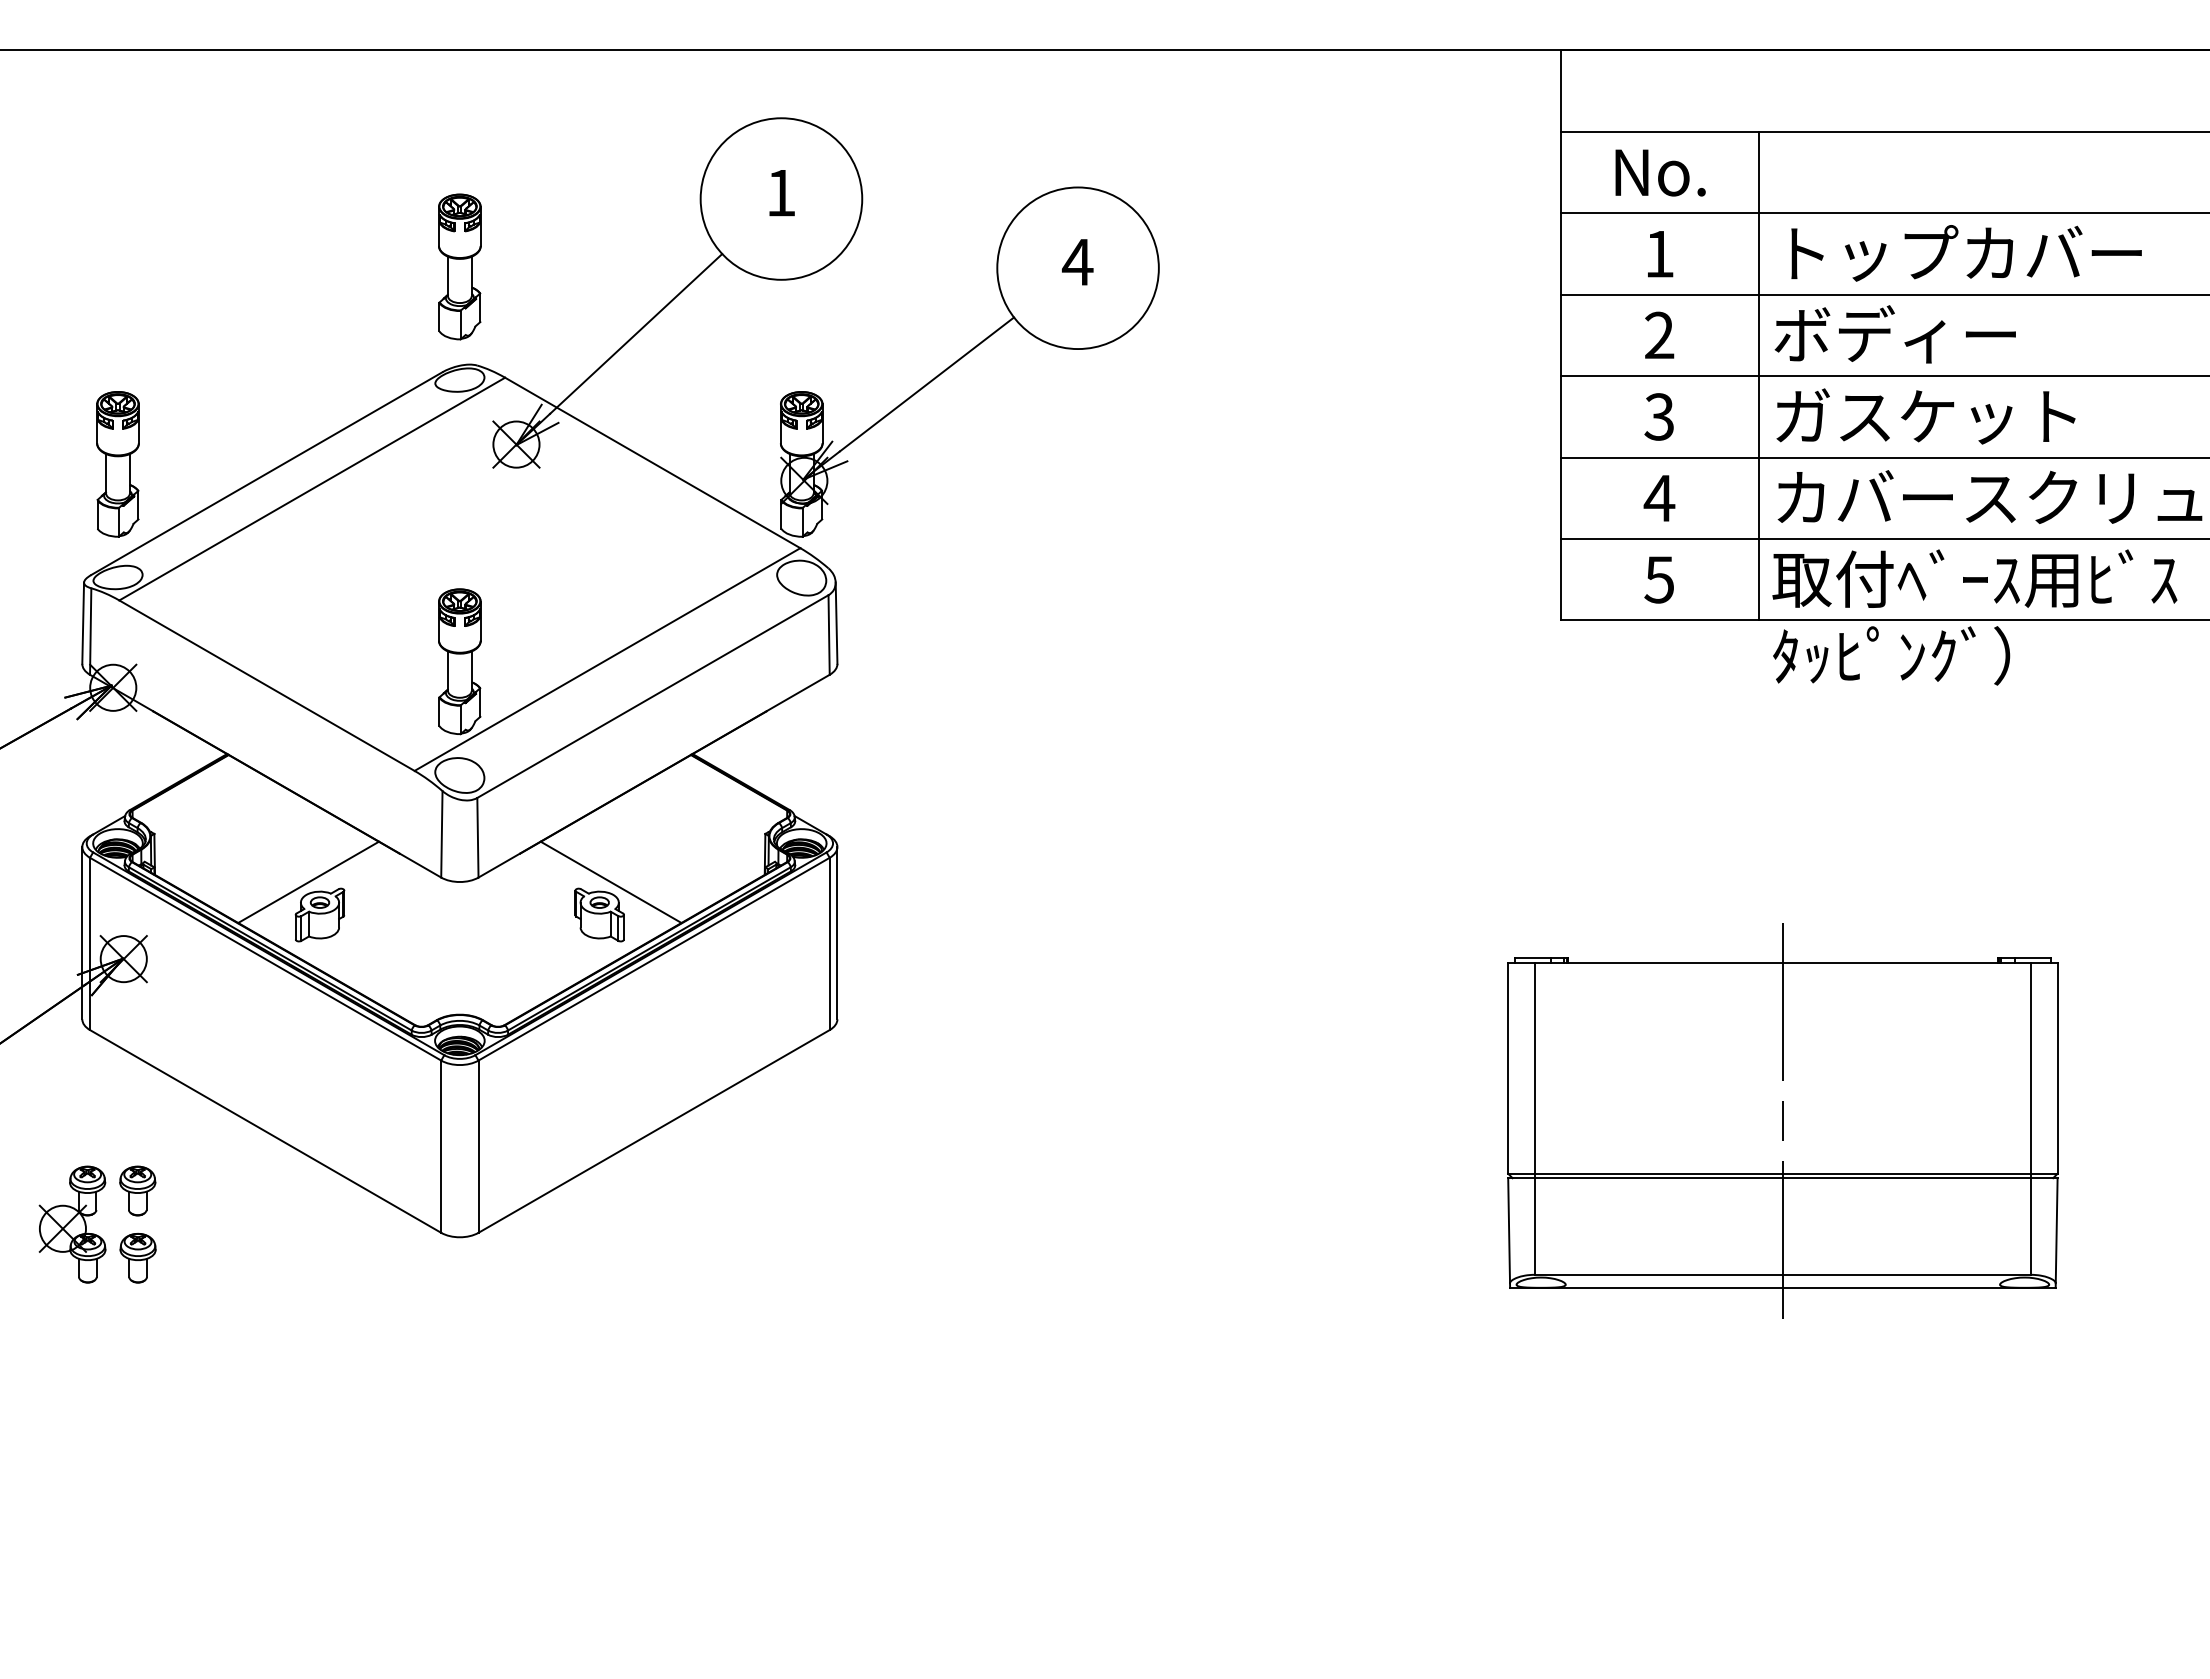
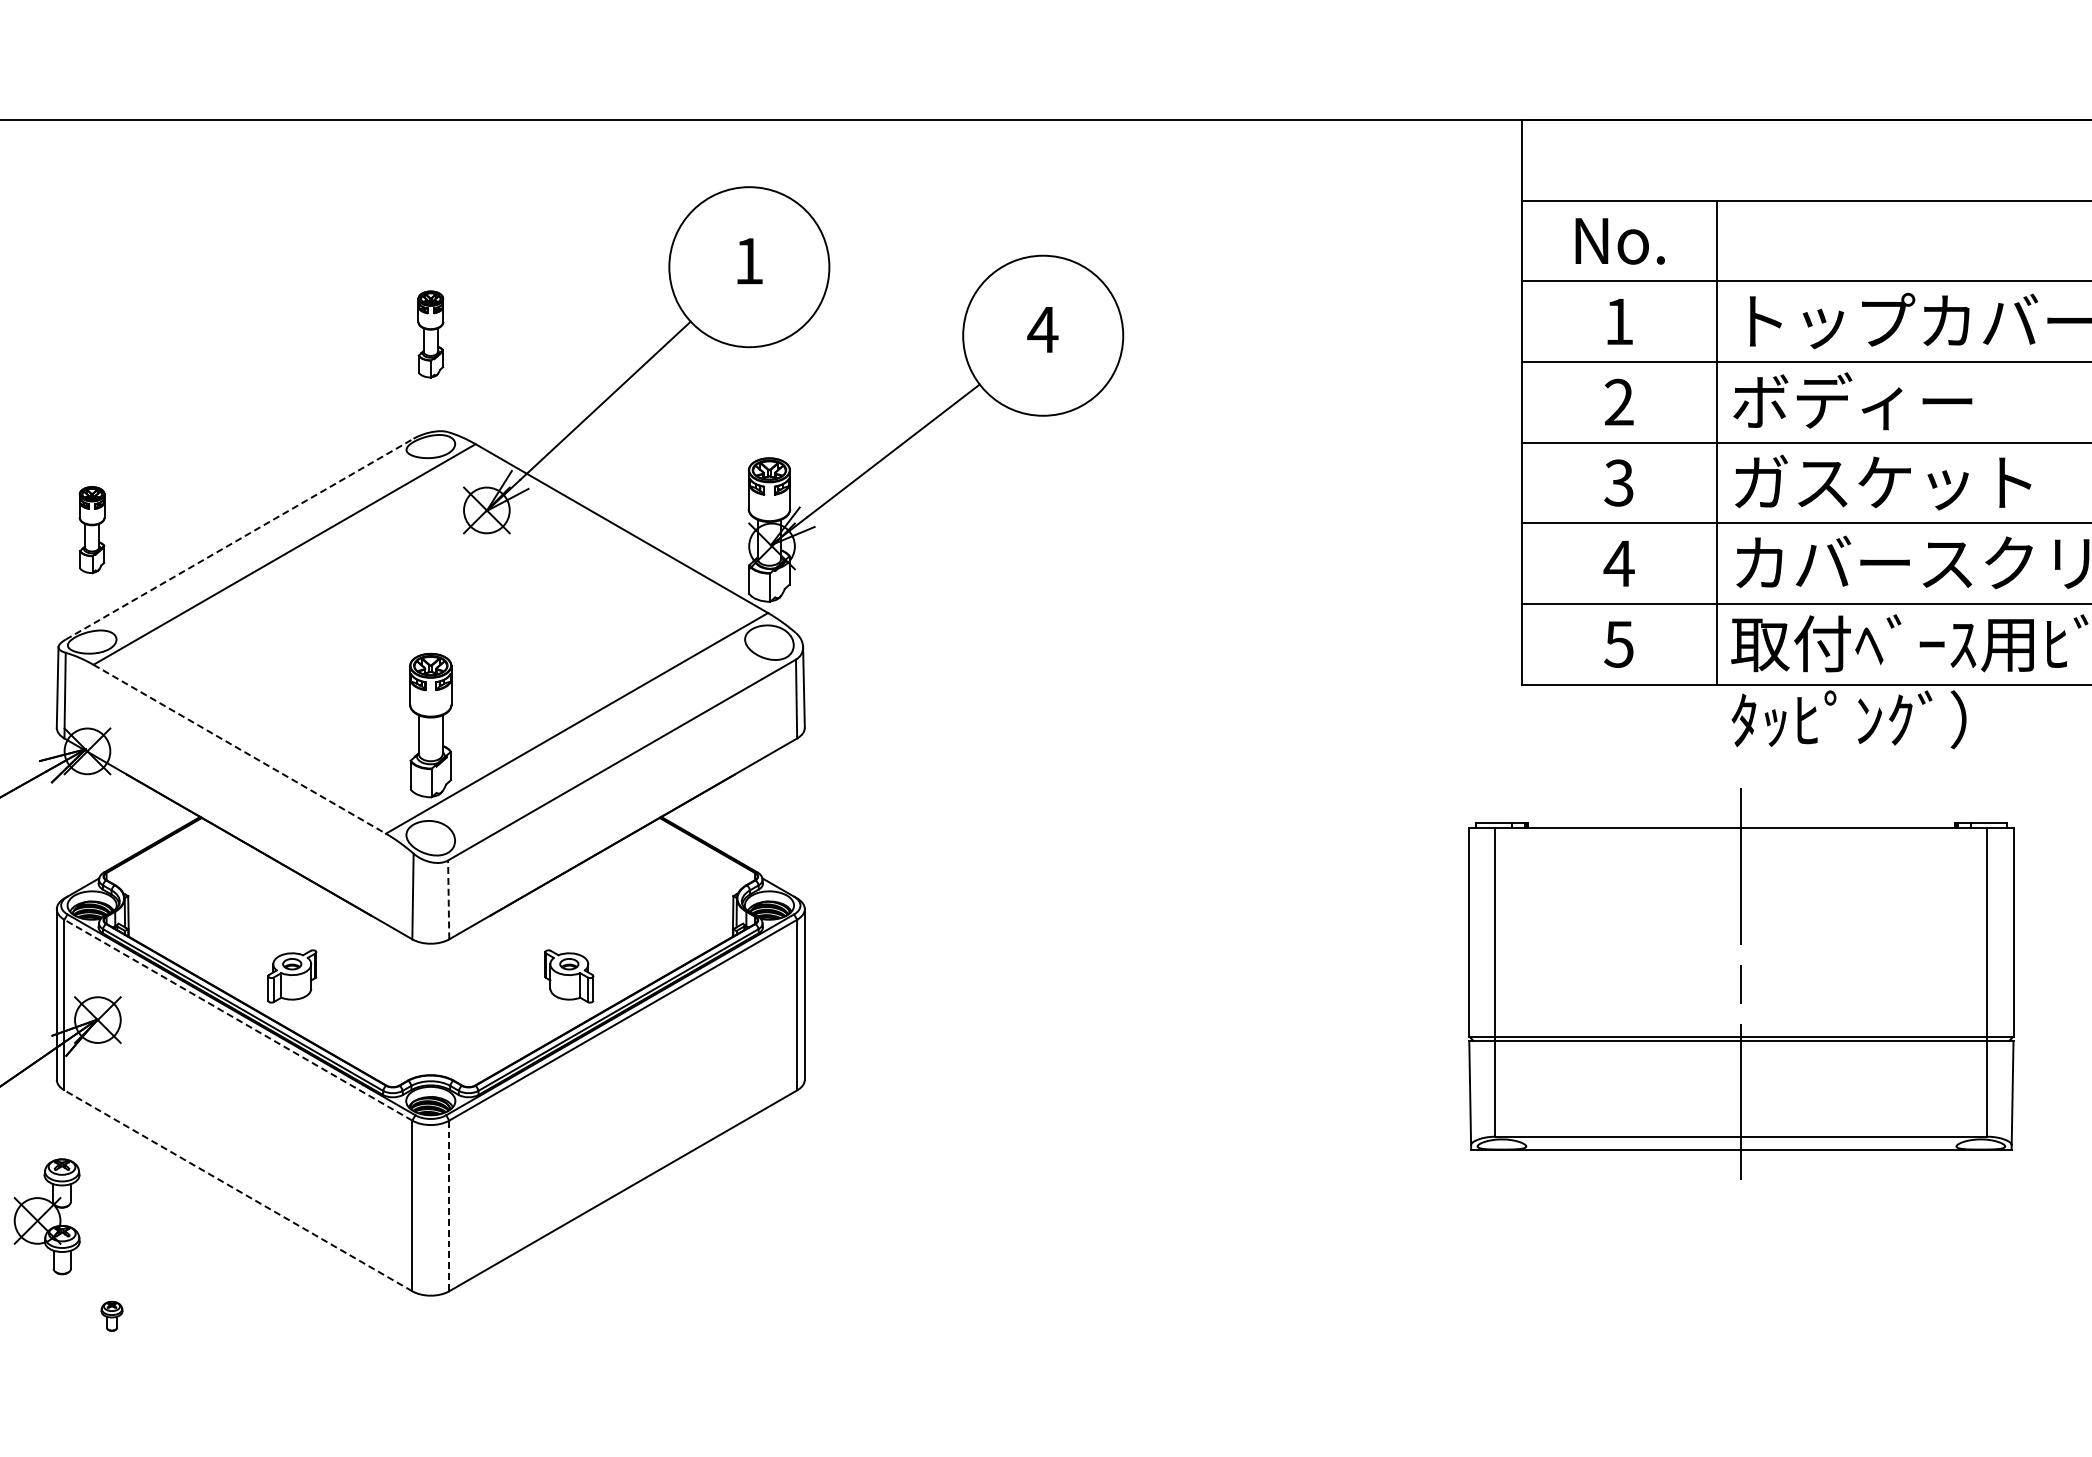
part: (459, 266) -> (430, 334), size x0.6
part: (117, 464) -> (91, 530), size x0.6
line: (266, 473) -> (239, 539), solid -> dashed
line: (267, 685) -> (240, 749), solid -> dashed
line: (477, 837) -> (448, 899), solid -> dashed
line: (308, 881) -> (280, 943), removed
line: (610, 881) -> (580, 943), removed
line: (265, 959) -> (238, 1020), solid -> dashed
part: (1782, 1120) -> (1741, 983), moved
line: (265, 1131) -> (238, 1190), solid -> dashed
line: (478, 1147) -> (449, 1206), solid -> dashed
part: (137, 1190) -> (111, 1249), removed
part: (72, 1224) -> (47, 1216), moved
part: (137, 1257) -> (111, 1315), size x0.6

